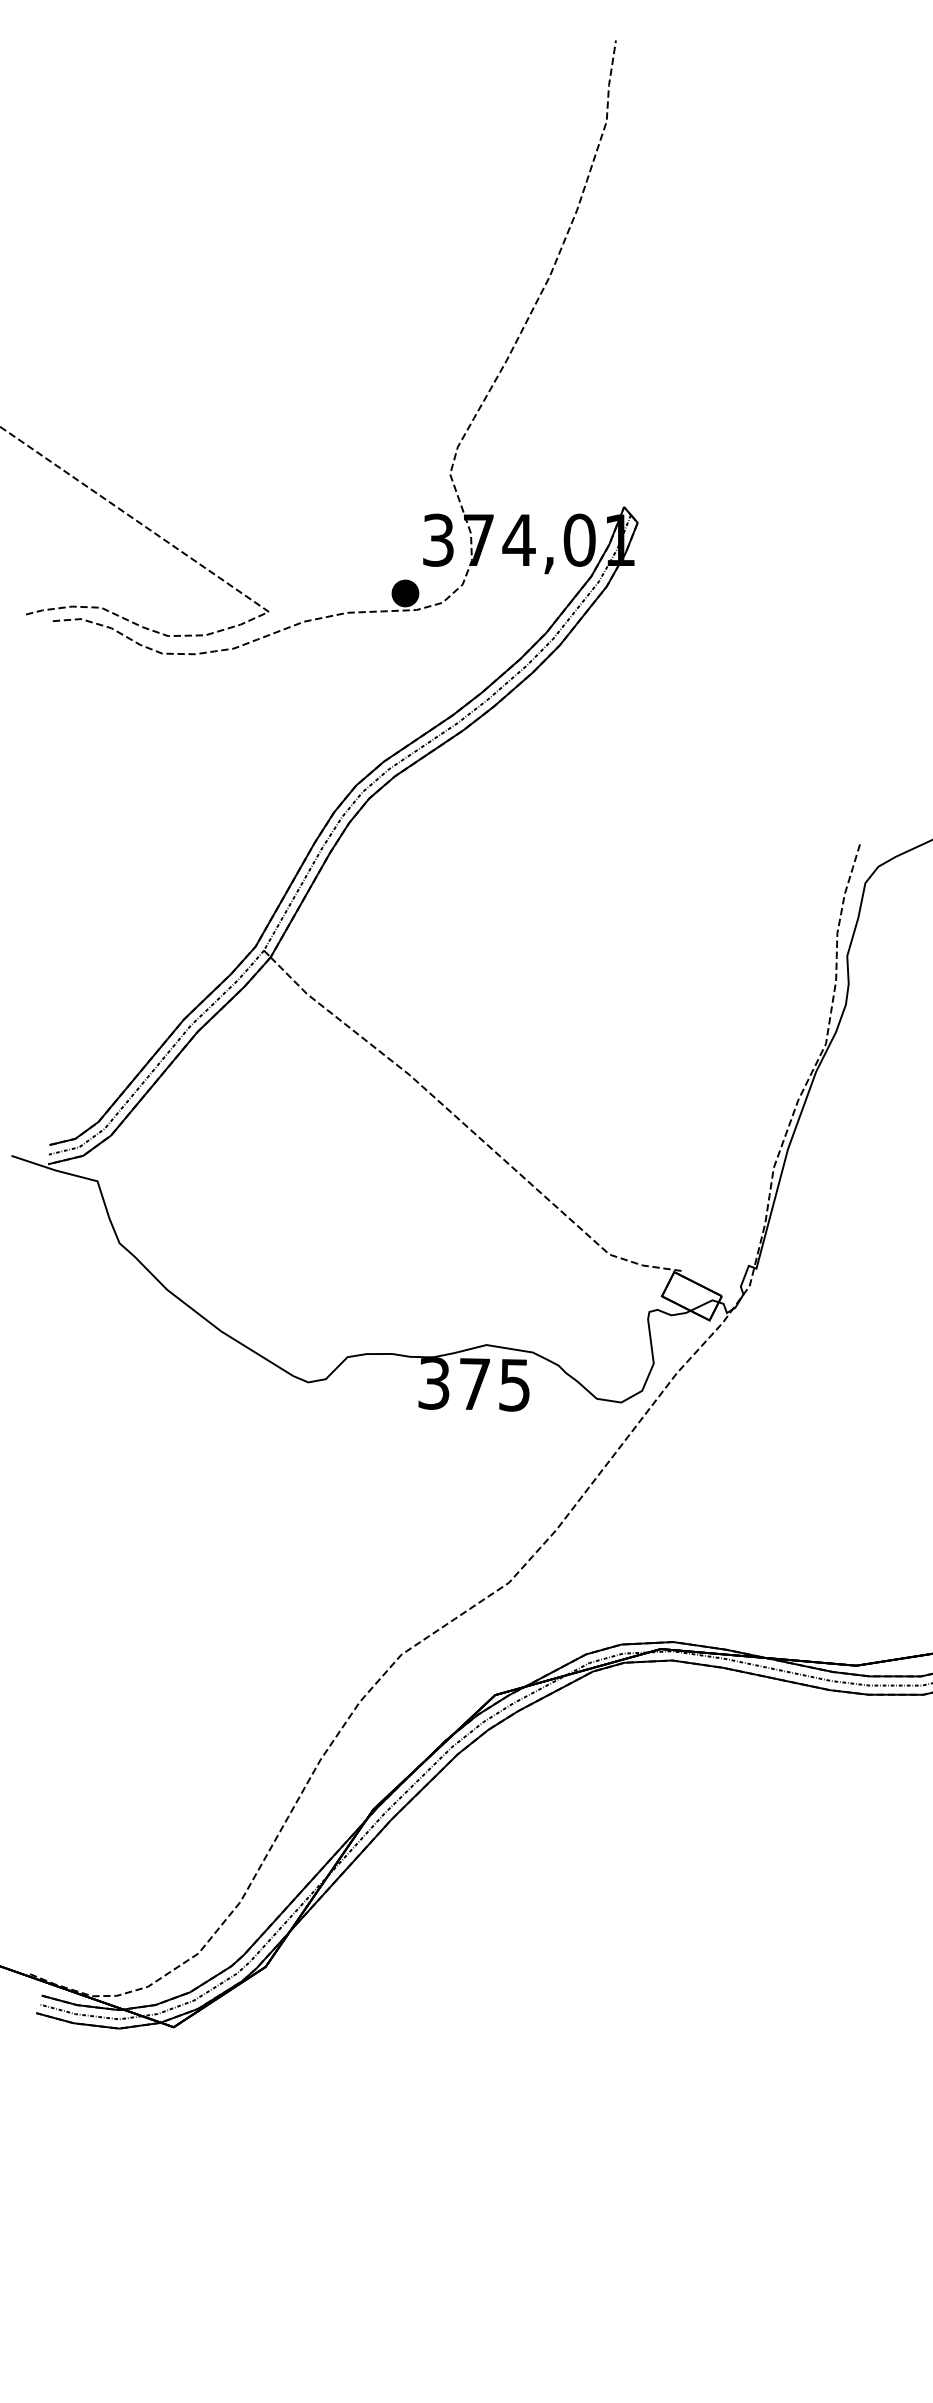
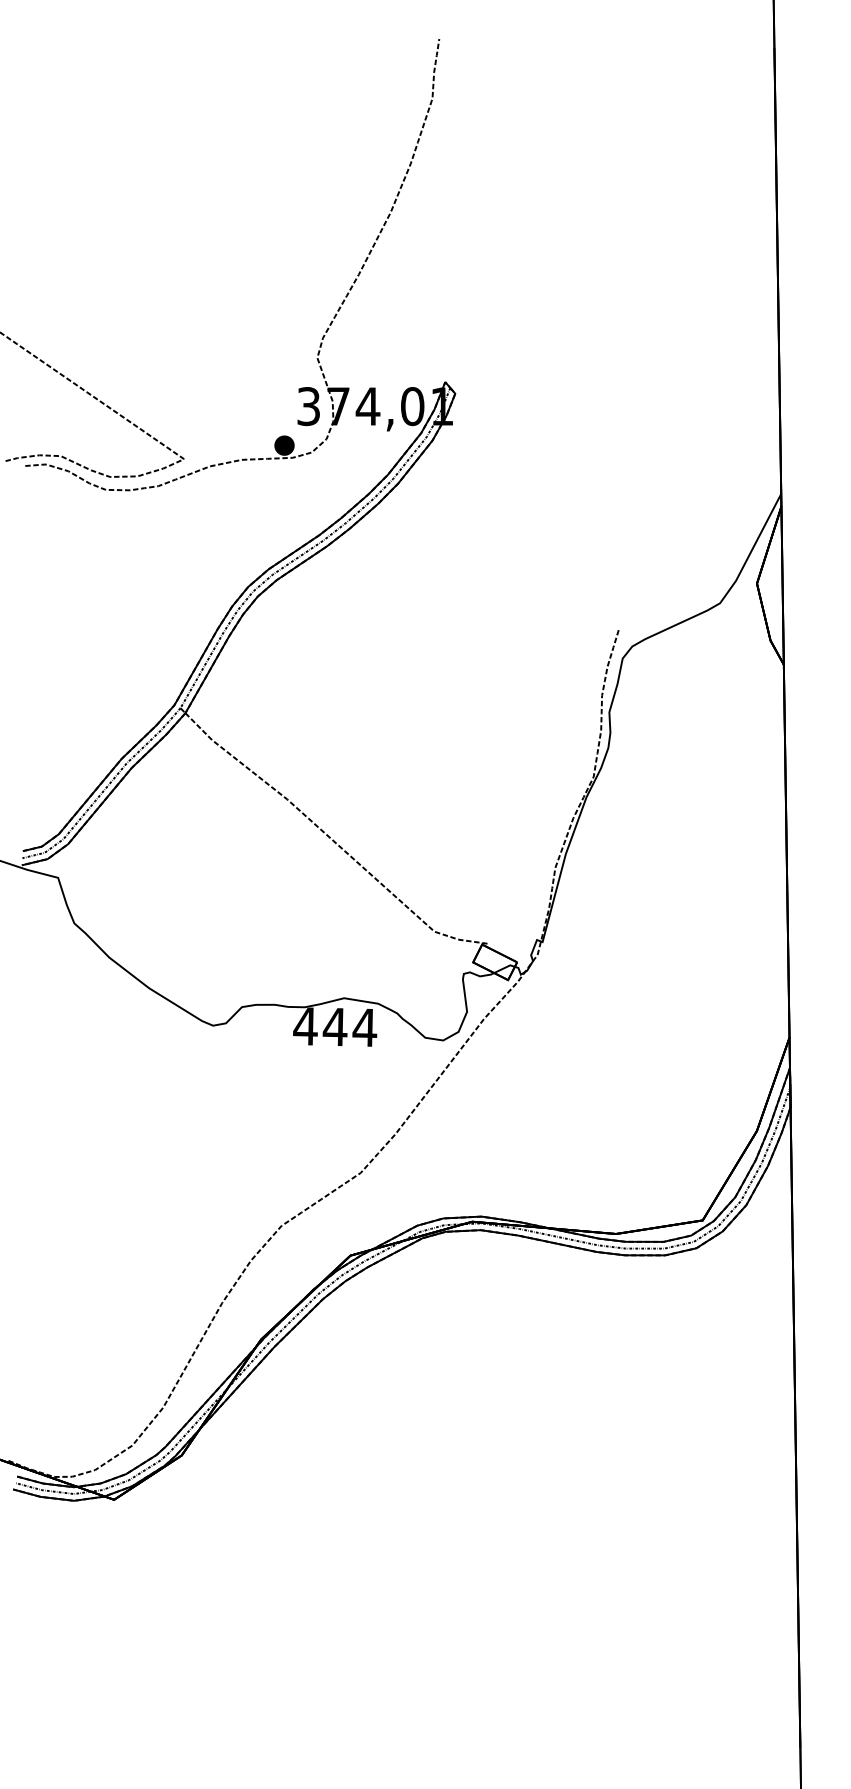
text: (474, 1384) -> (335, 1027), 375 -> 444

